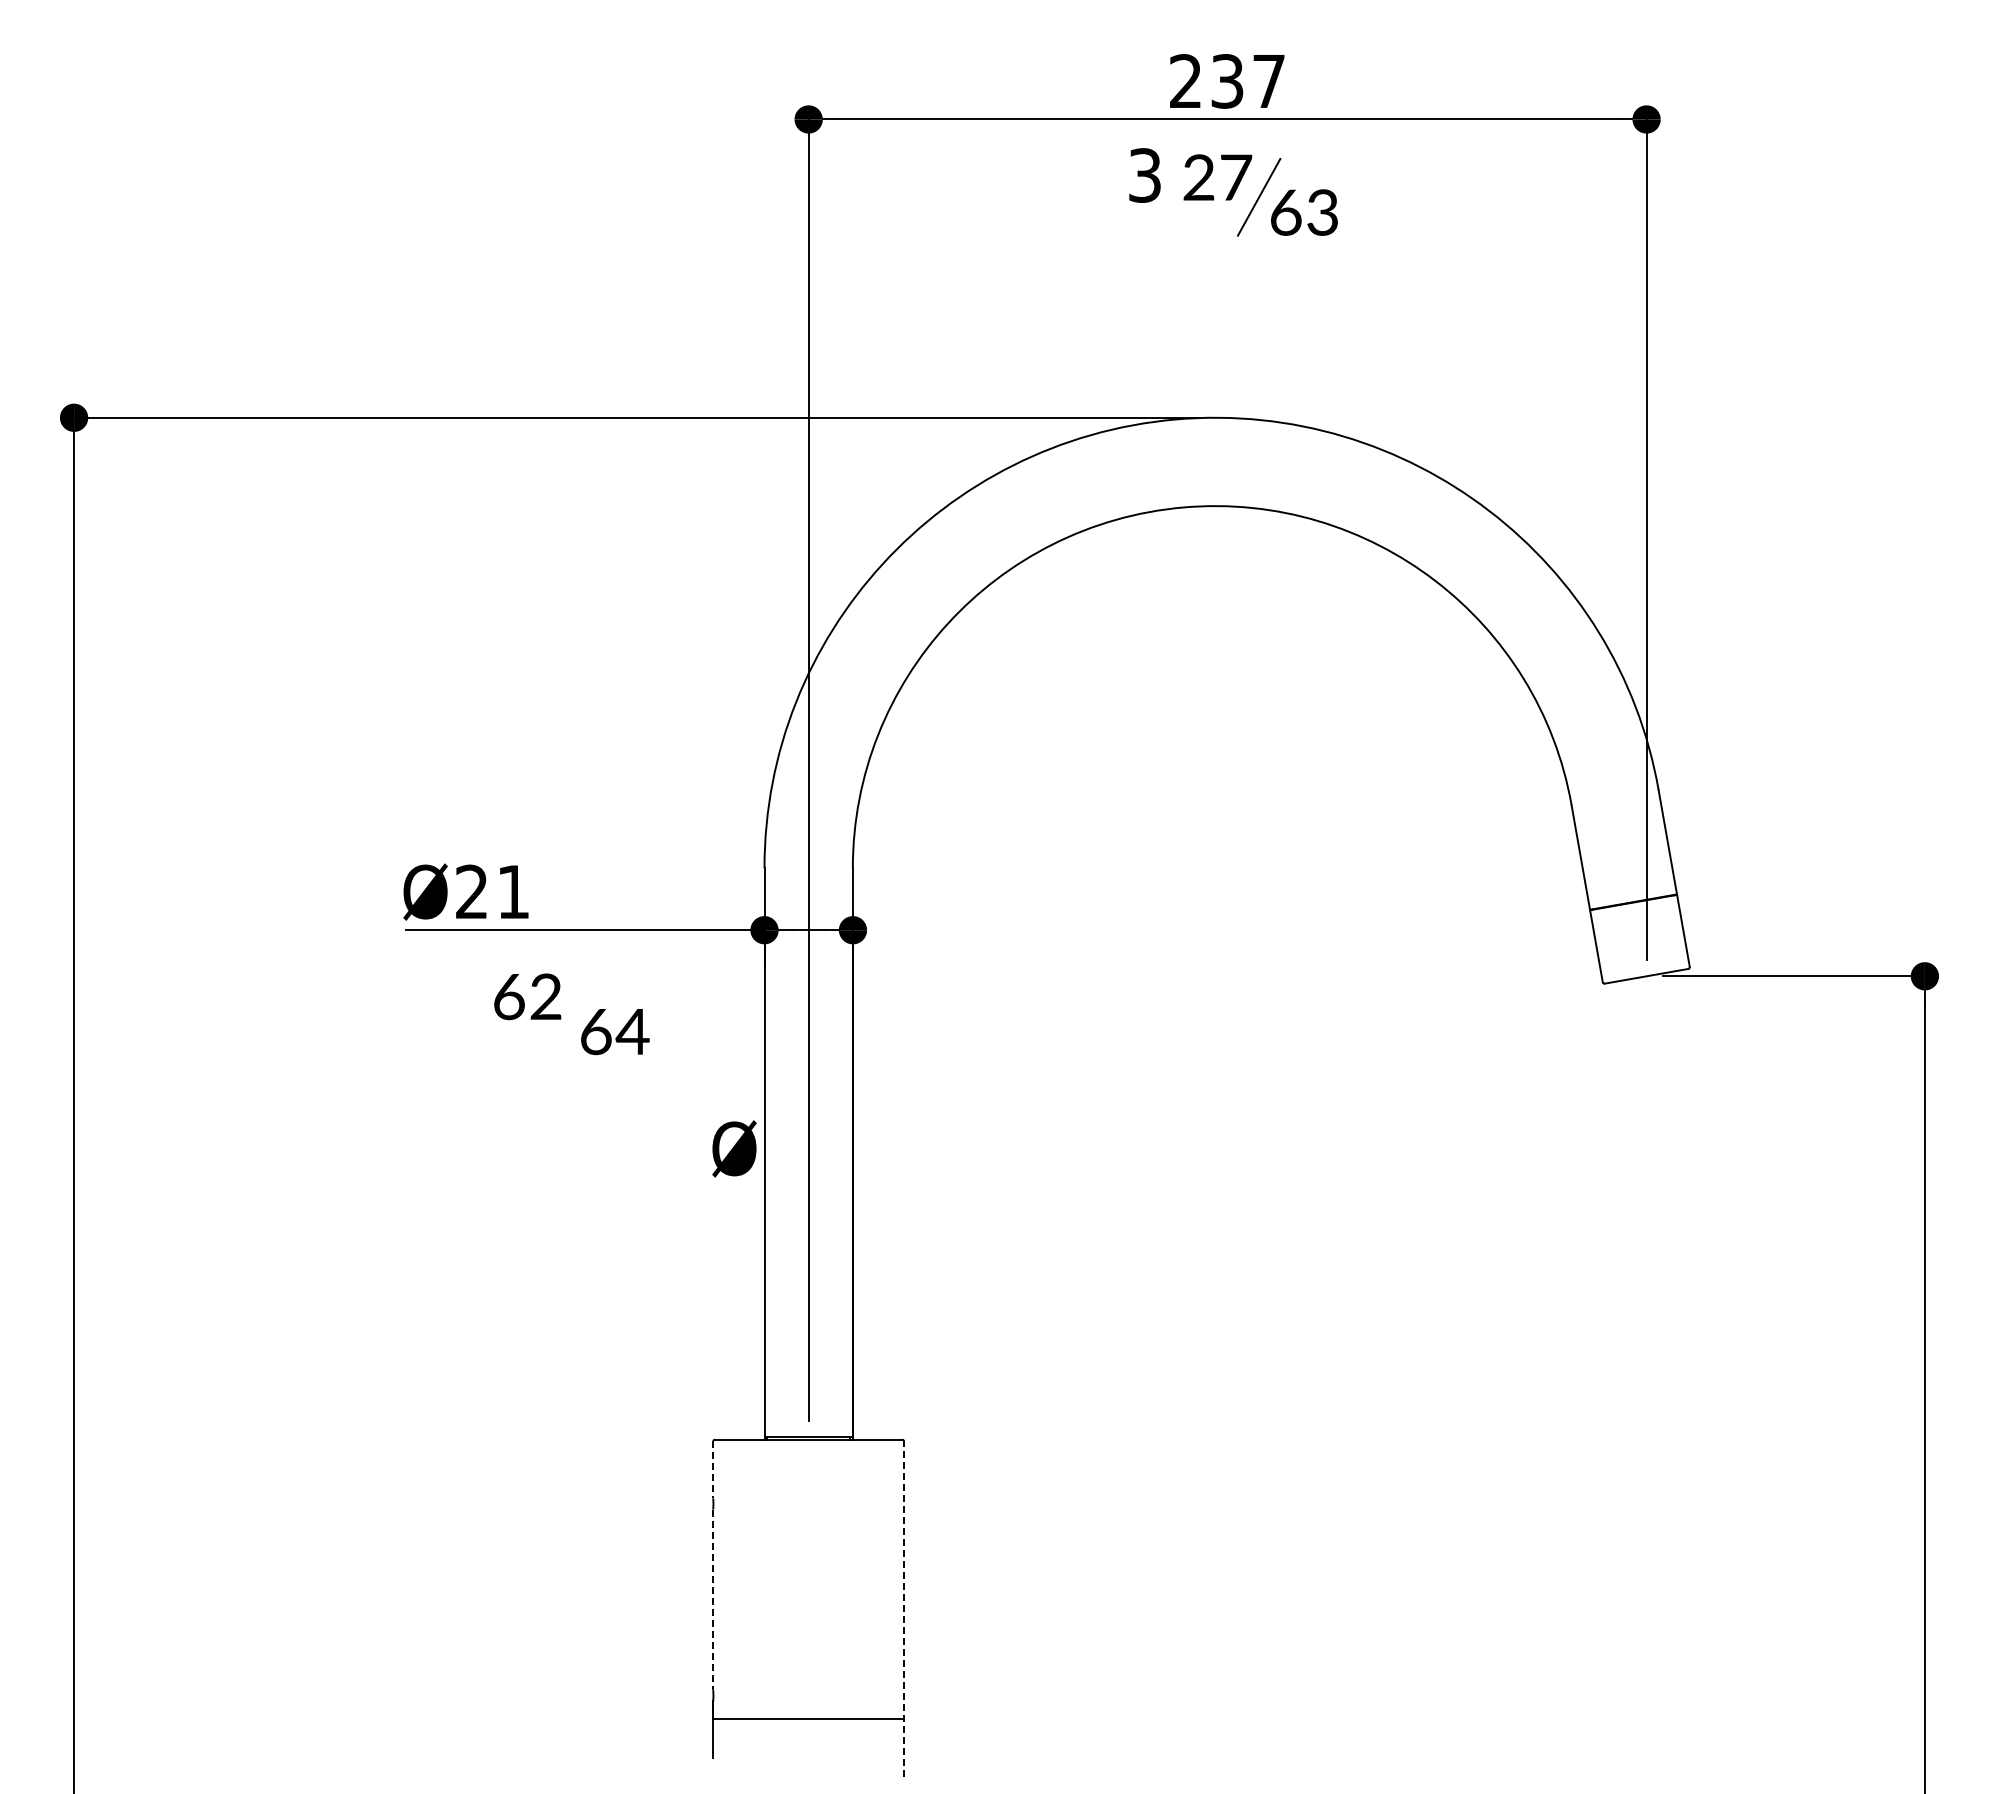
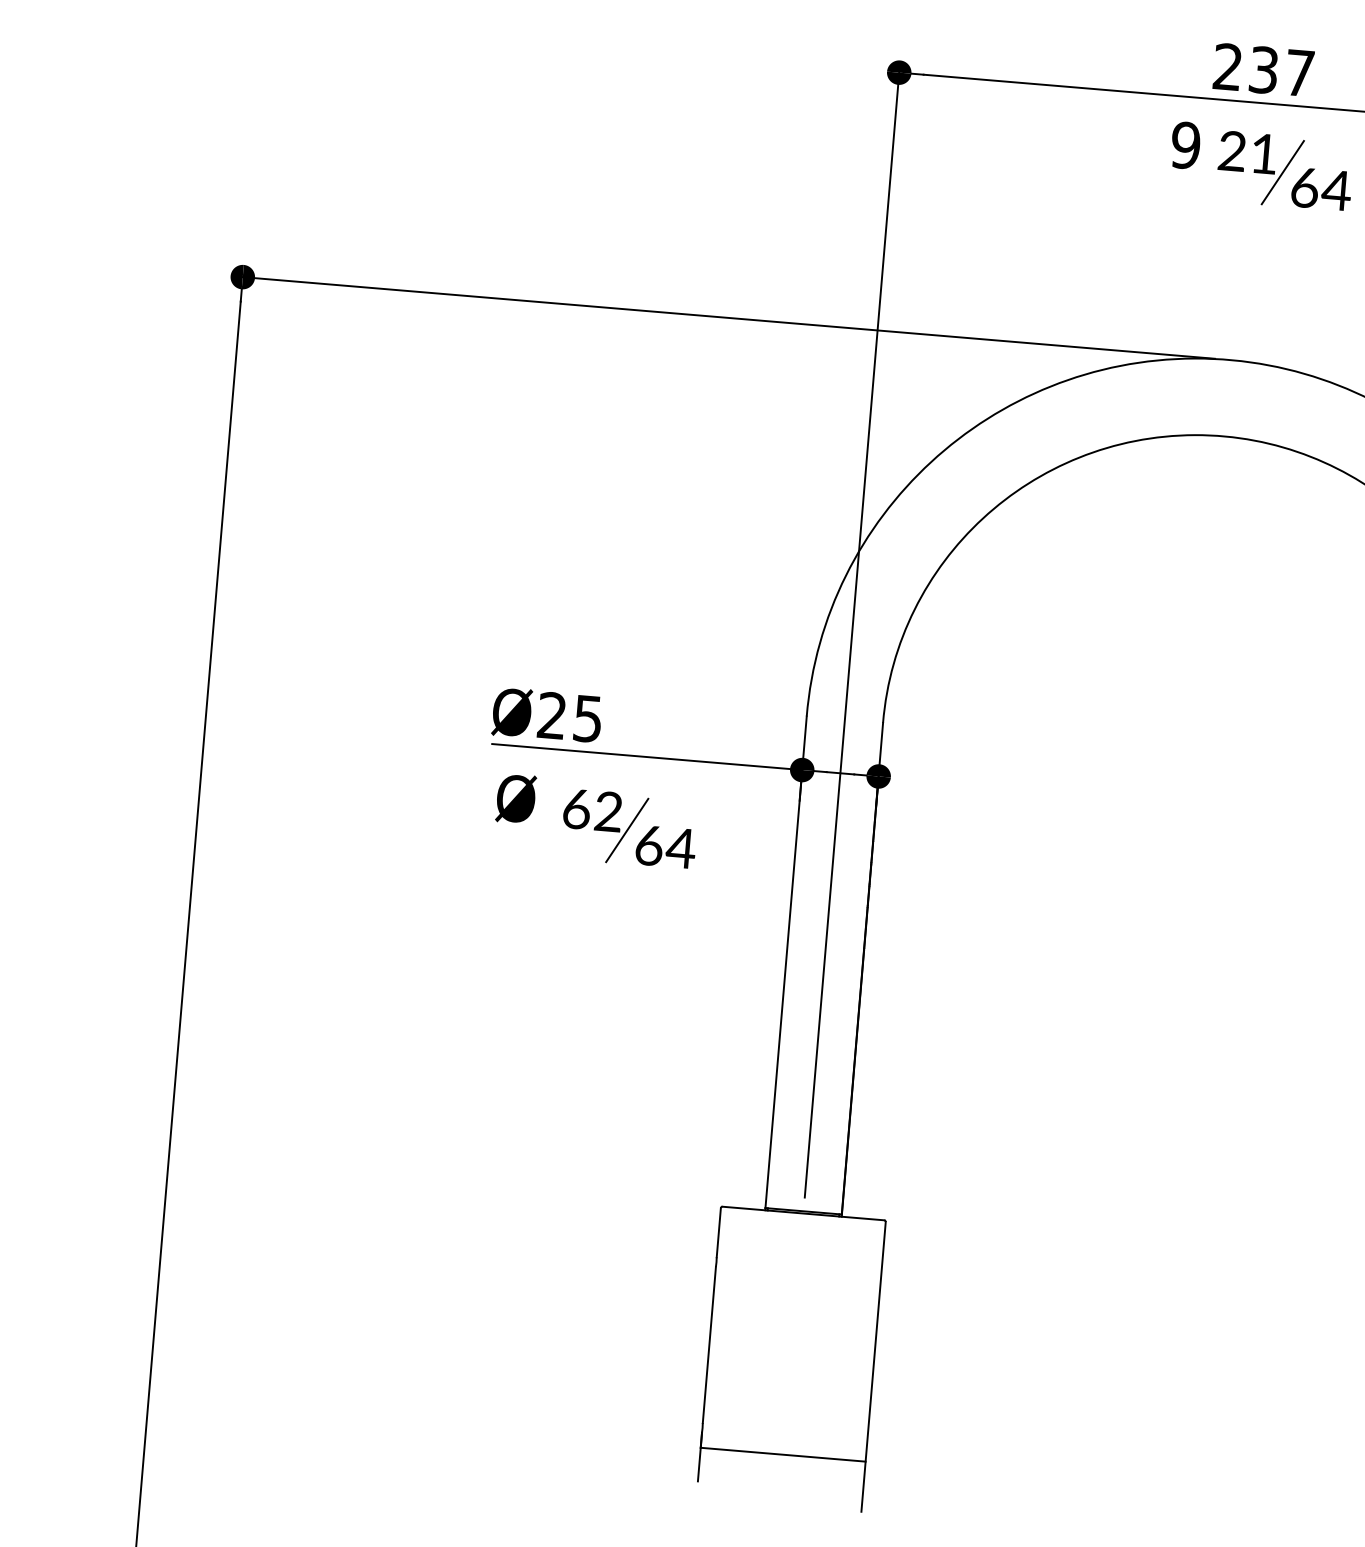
text: (1144, 175) -> (1185, 145), 3 -> 9
text: (1236, 177) -> (1264, 153), 27 -> 21
text: (1322, 212) -> (1336, 190), 63 -> 64
text: (513, 892) -> (588, 719), Ø21 -> Ø25
line: (569, 1016) -> (627, 830), added
text: (734, 1148) -> (516, 798), moved
line: (713, 1470) -> (718, 1233), dashed -> solid
line: (713, 1600) -> (709, 1345), dashed -> solid
line: (904, 1609) -> (873, 1367), dashed -> solid

